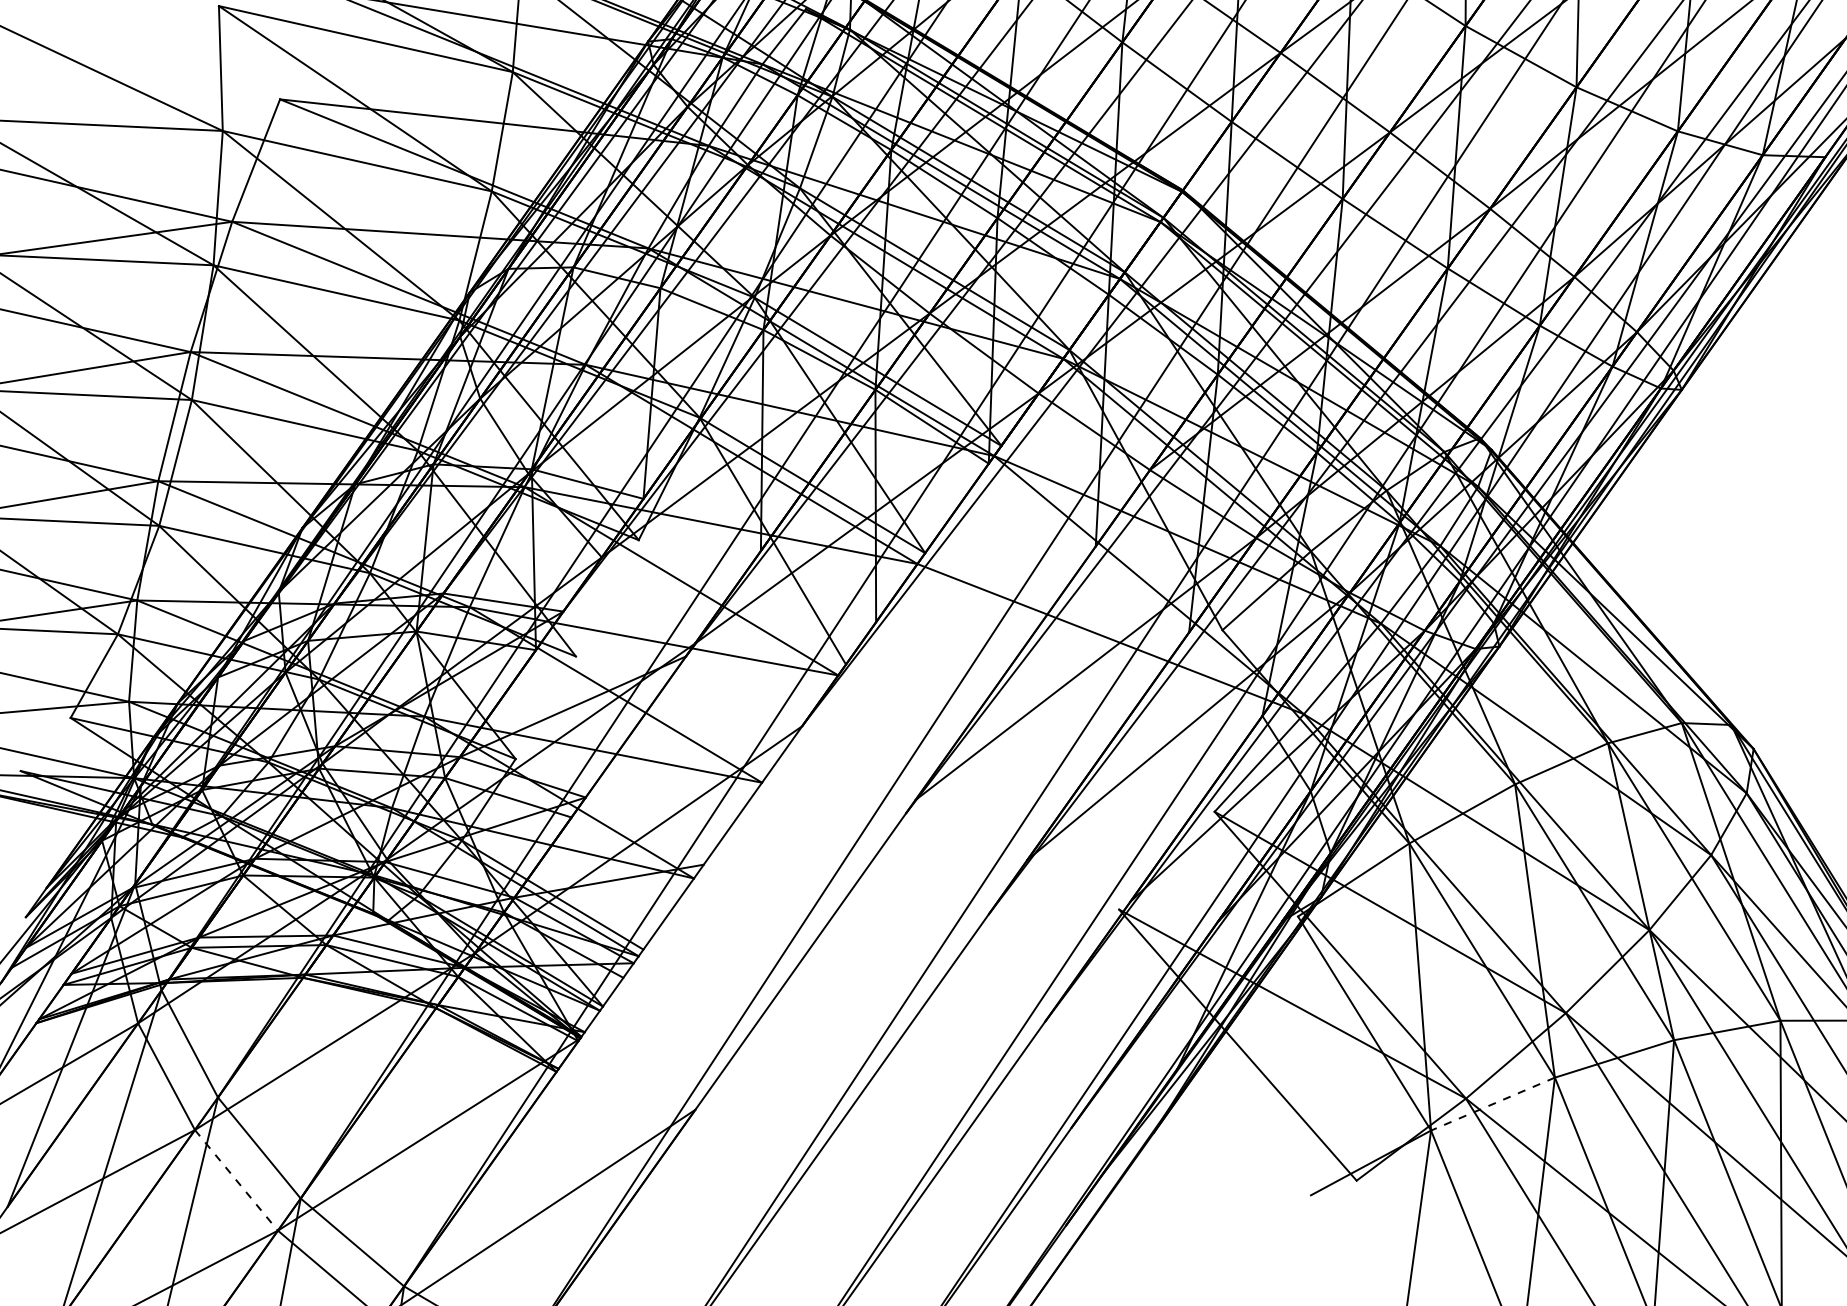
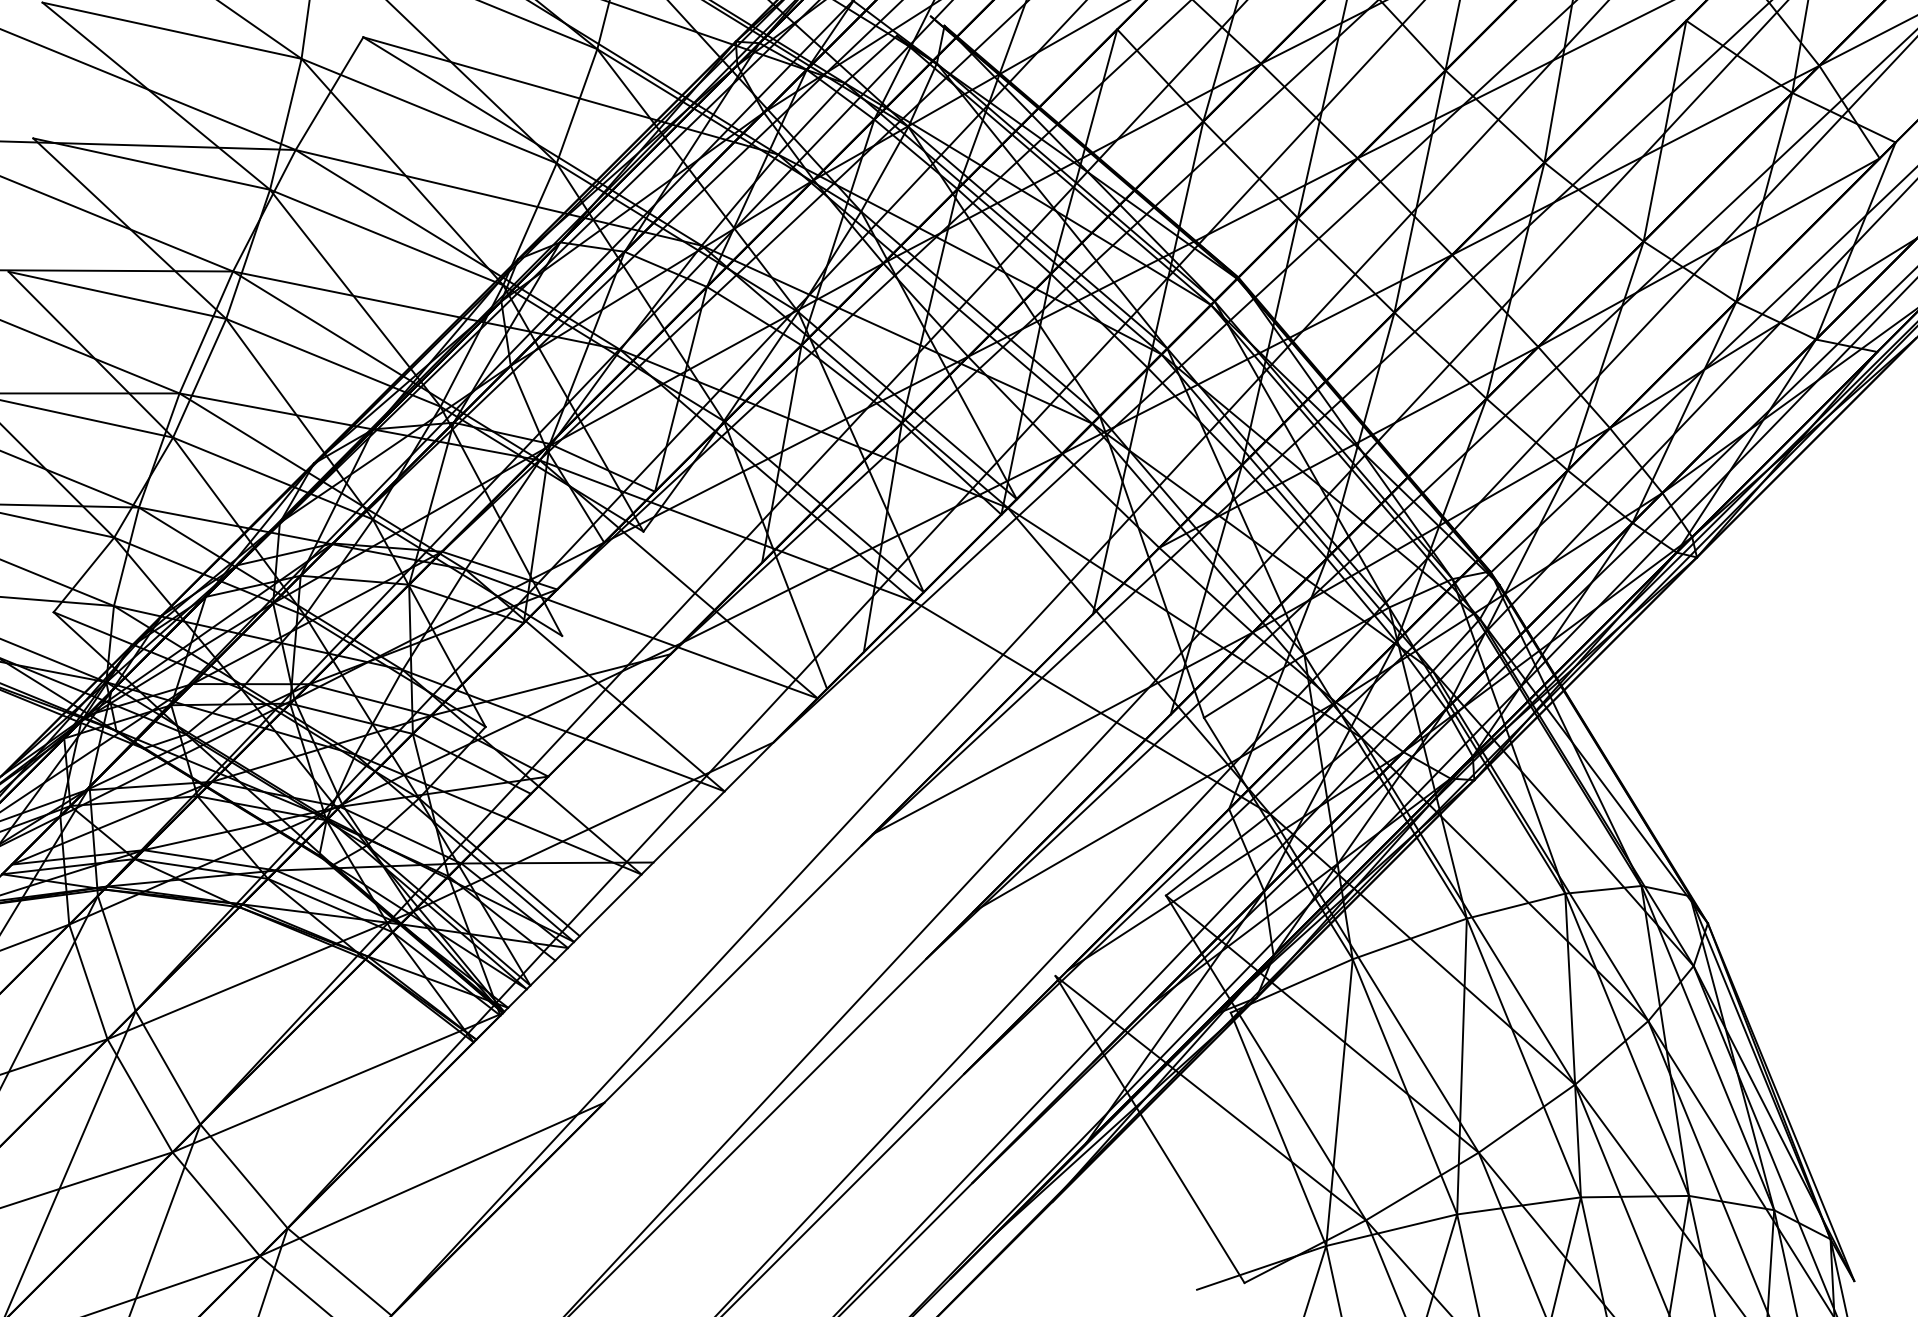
line: (1492, 1104) -> (1391, 1230), dashed -> solid
line: (237, 1180) -> (140, 1096), dashed -> solid

